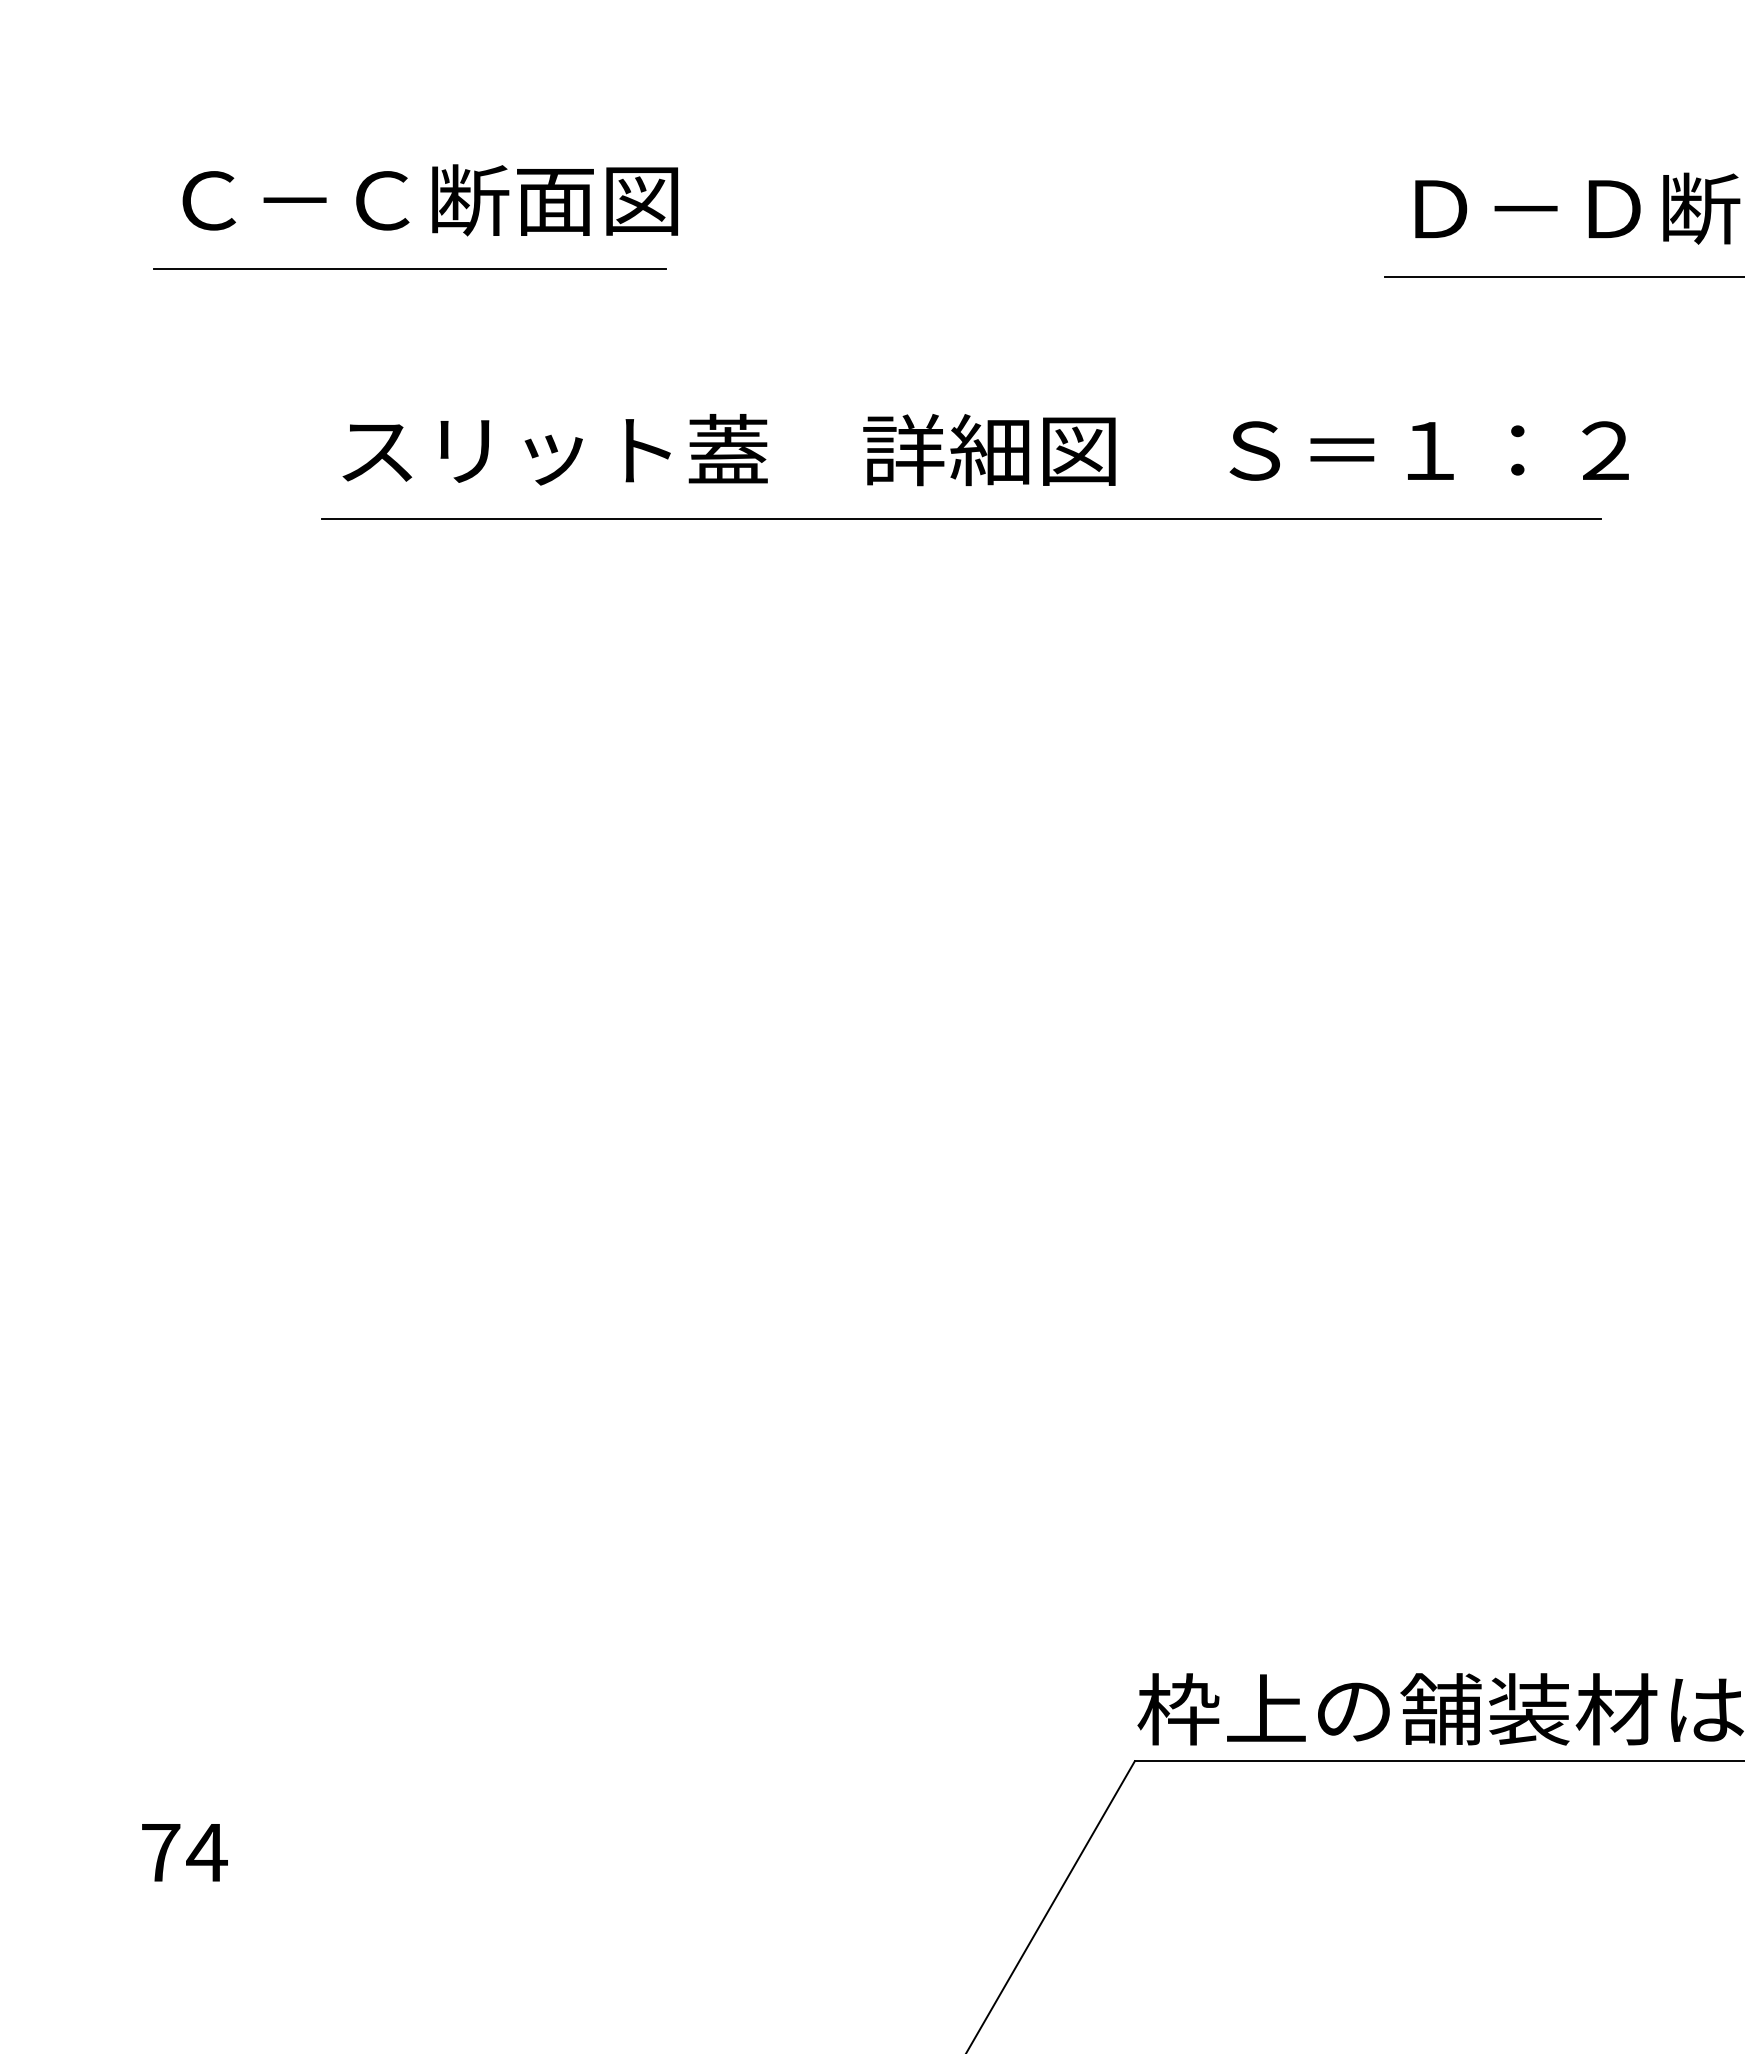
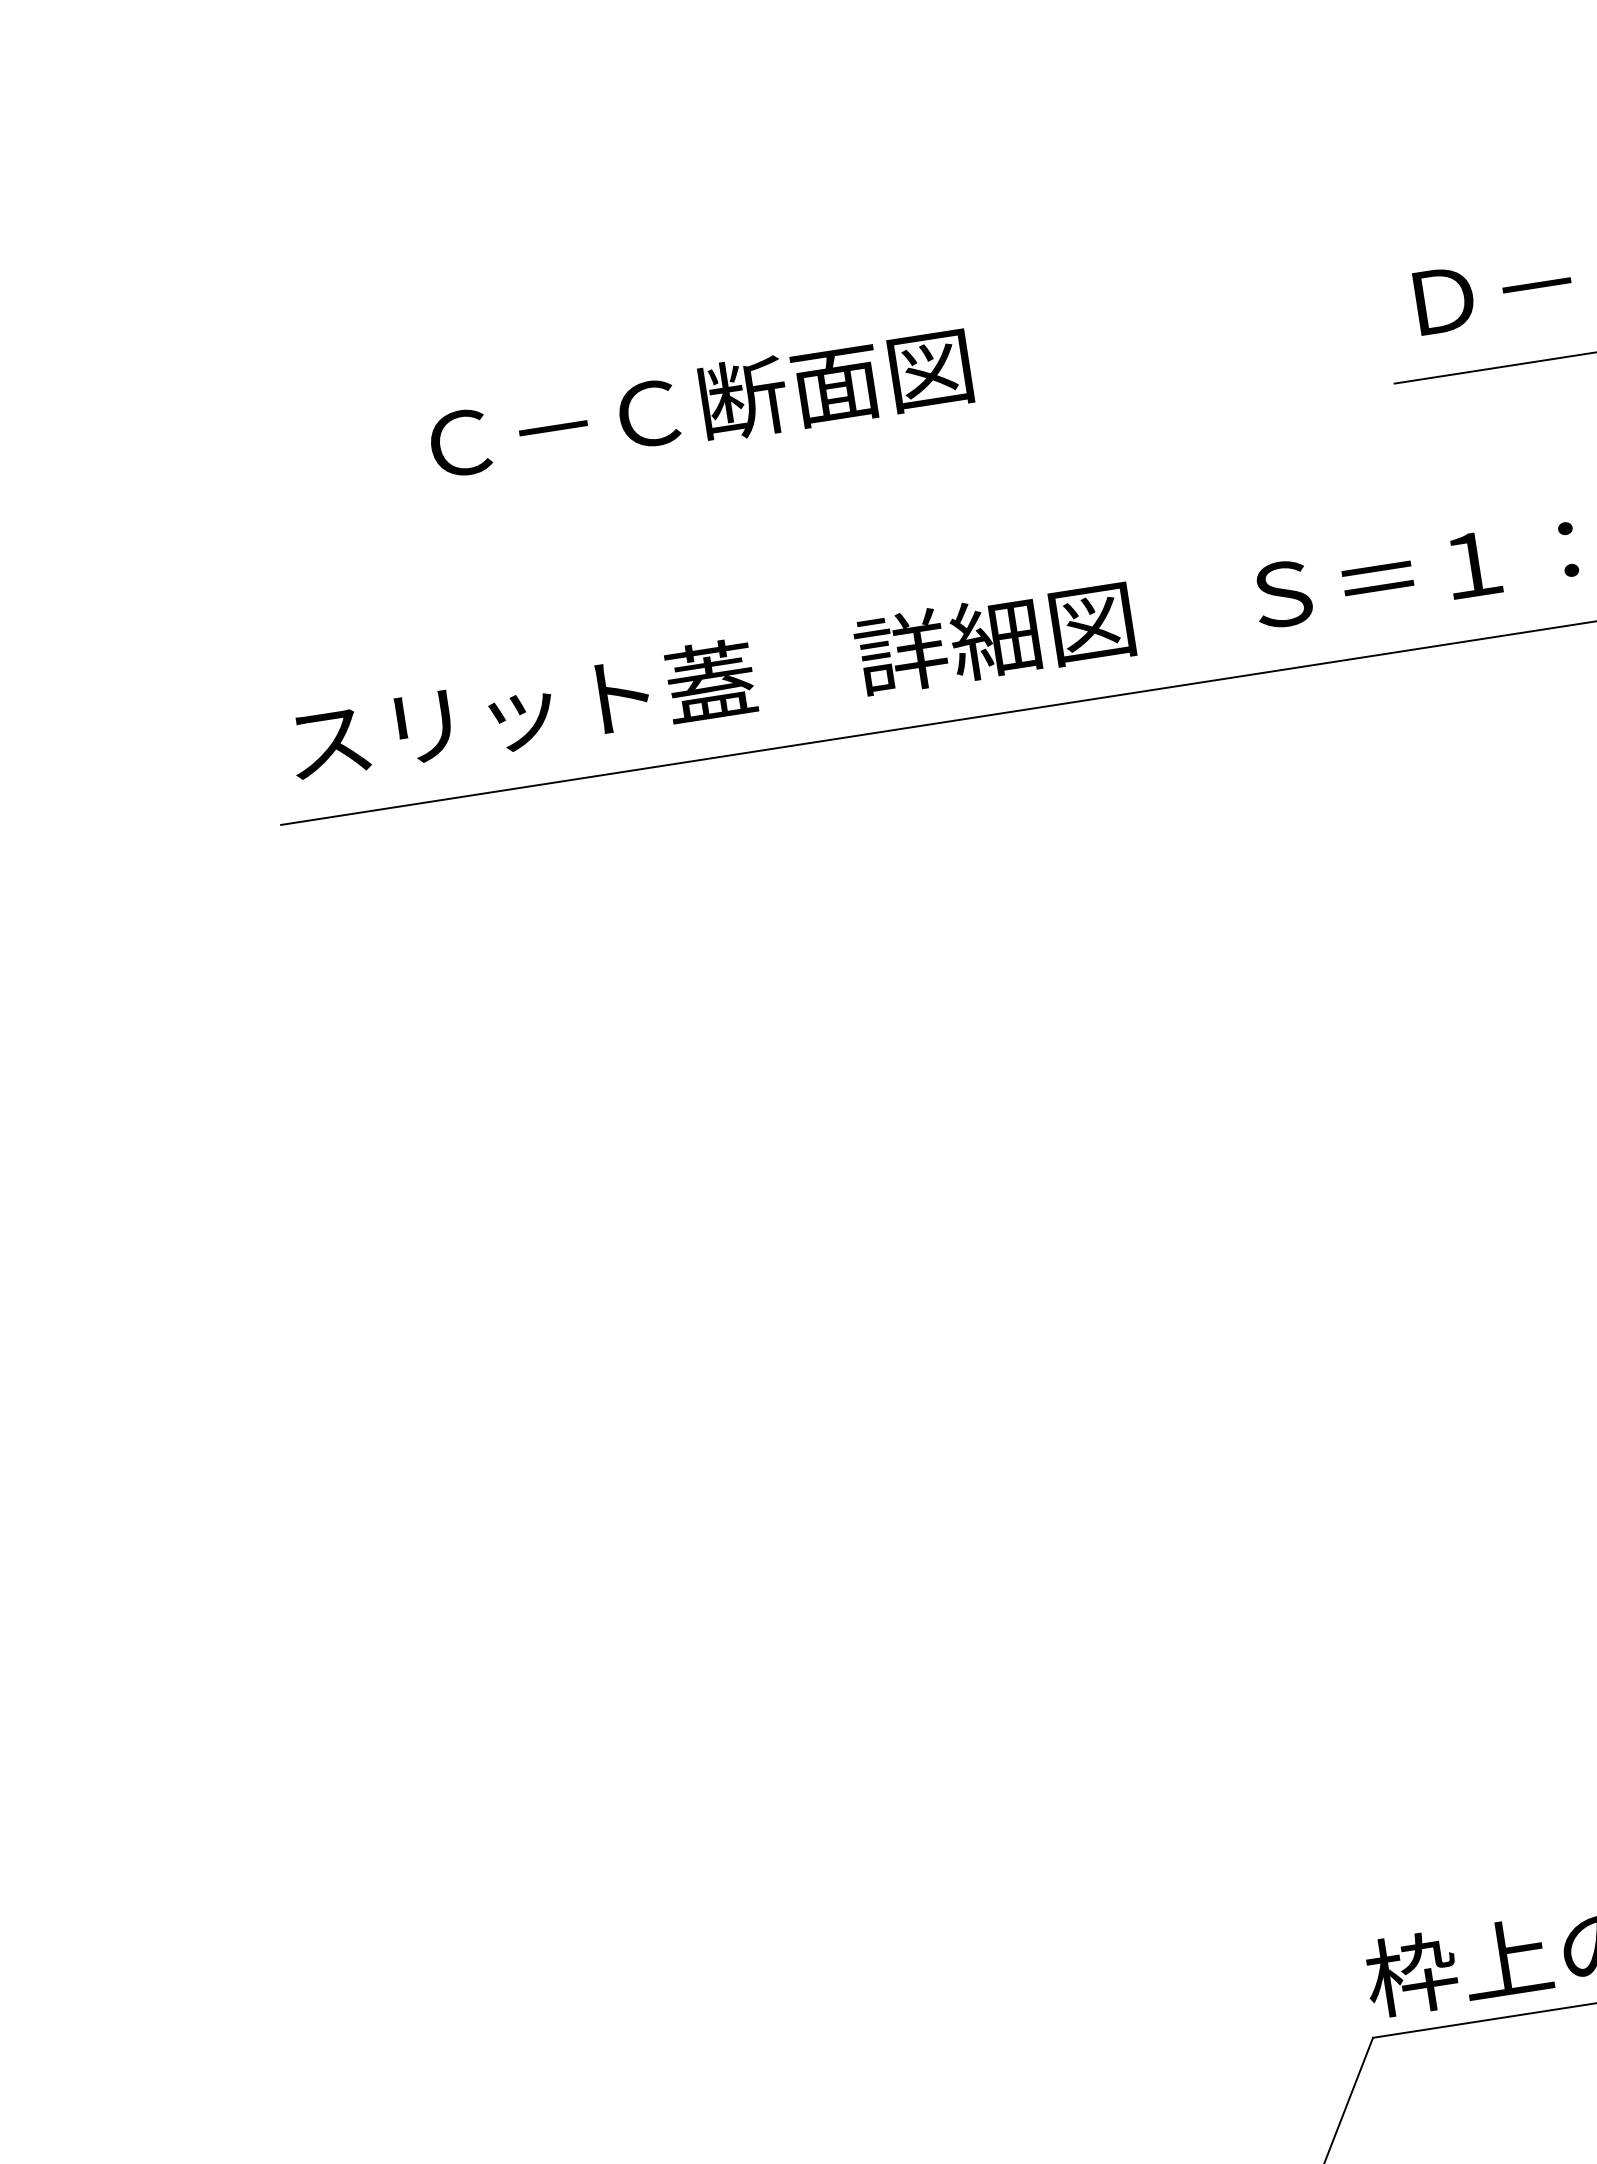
text: (429, 200) -> (699, 405), moved
line: (409, 268) -> (333, 538), removed

